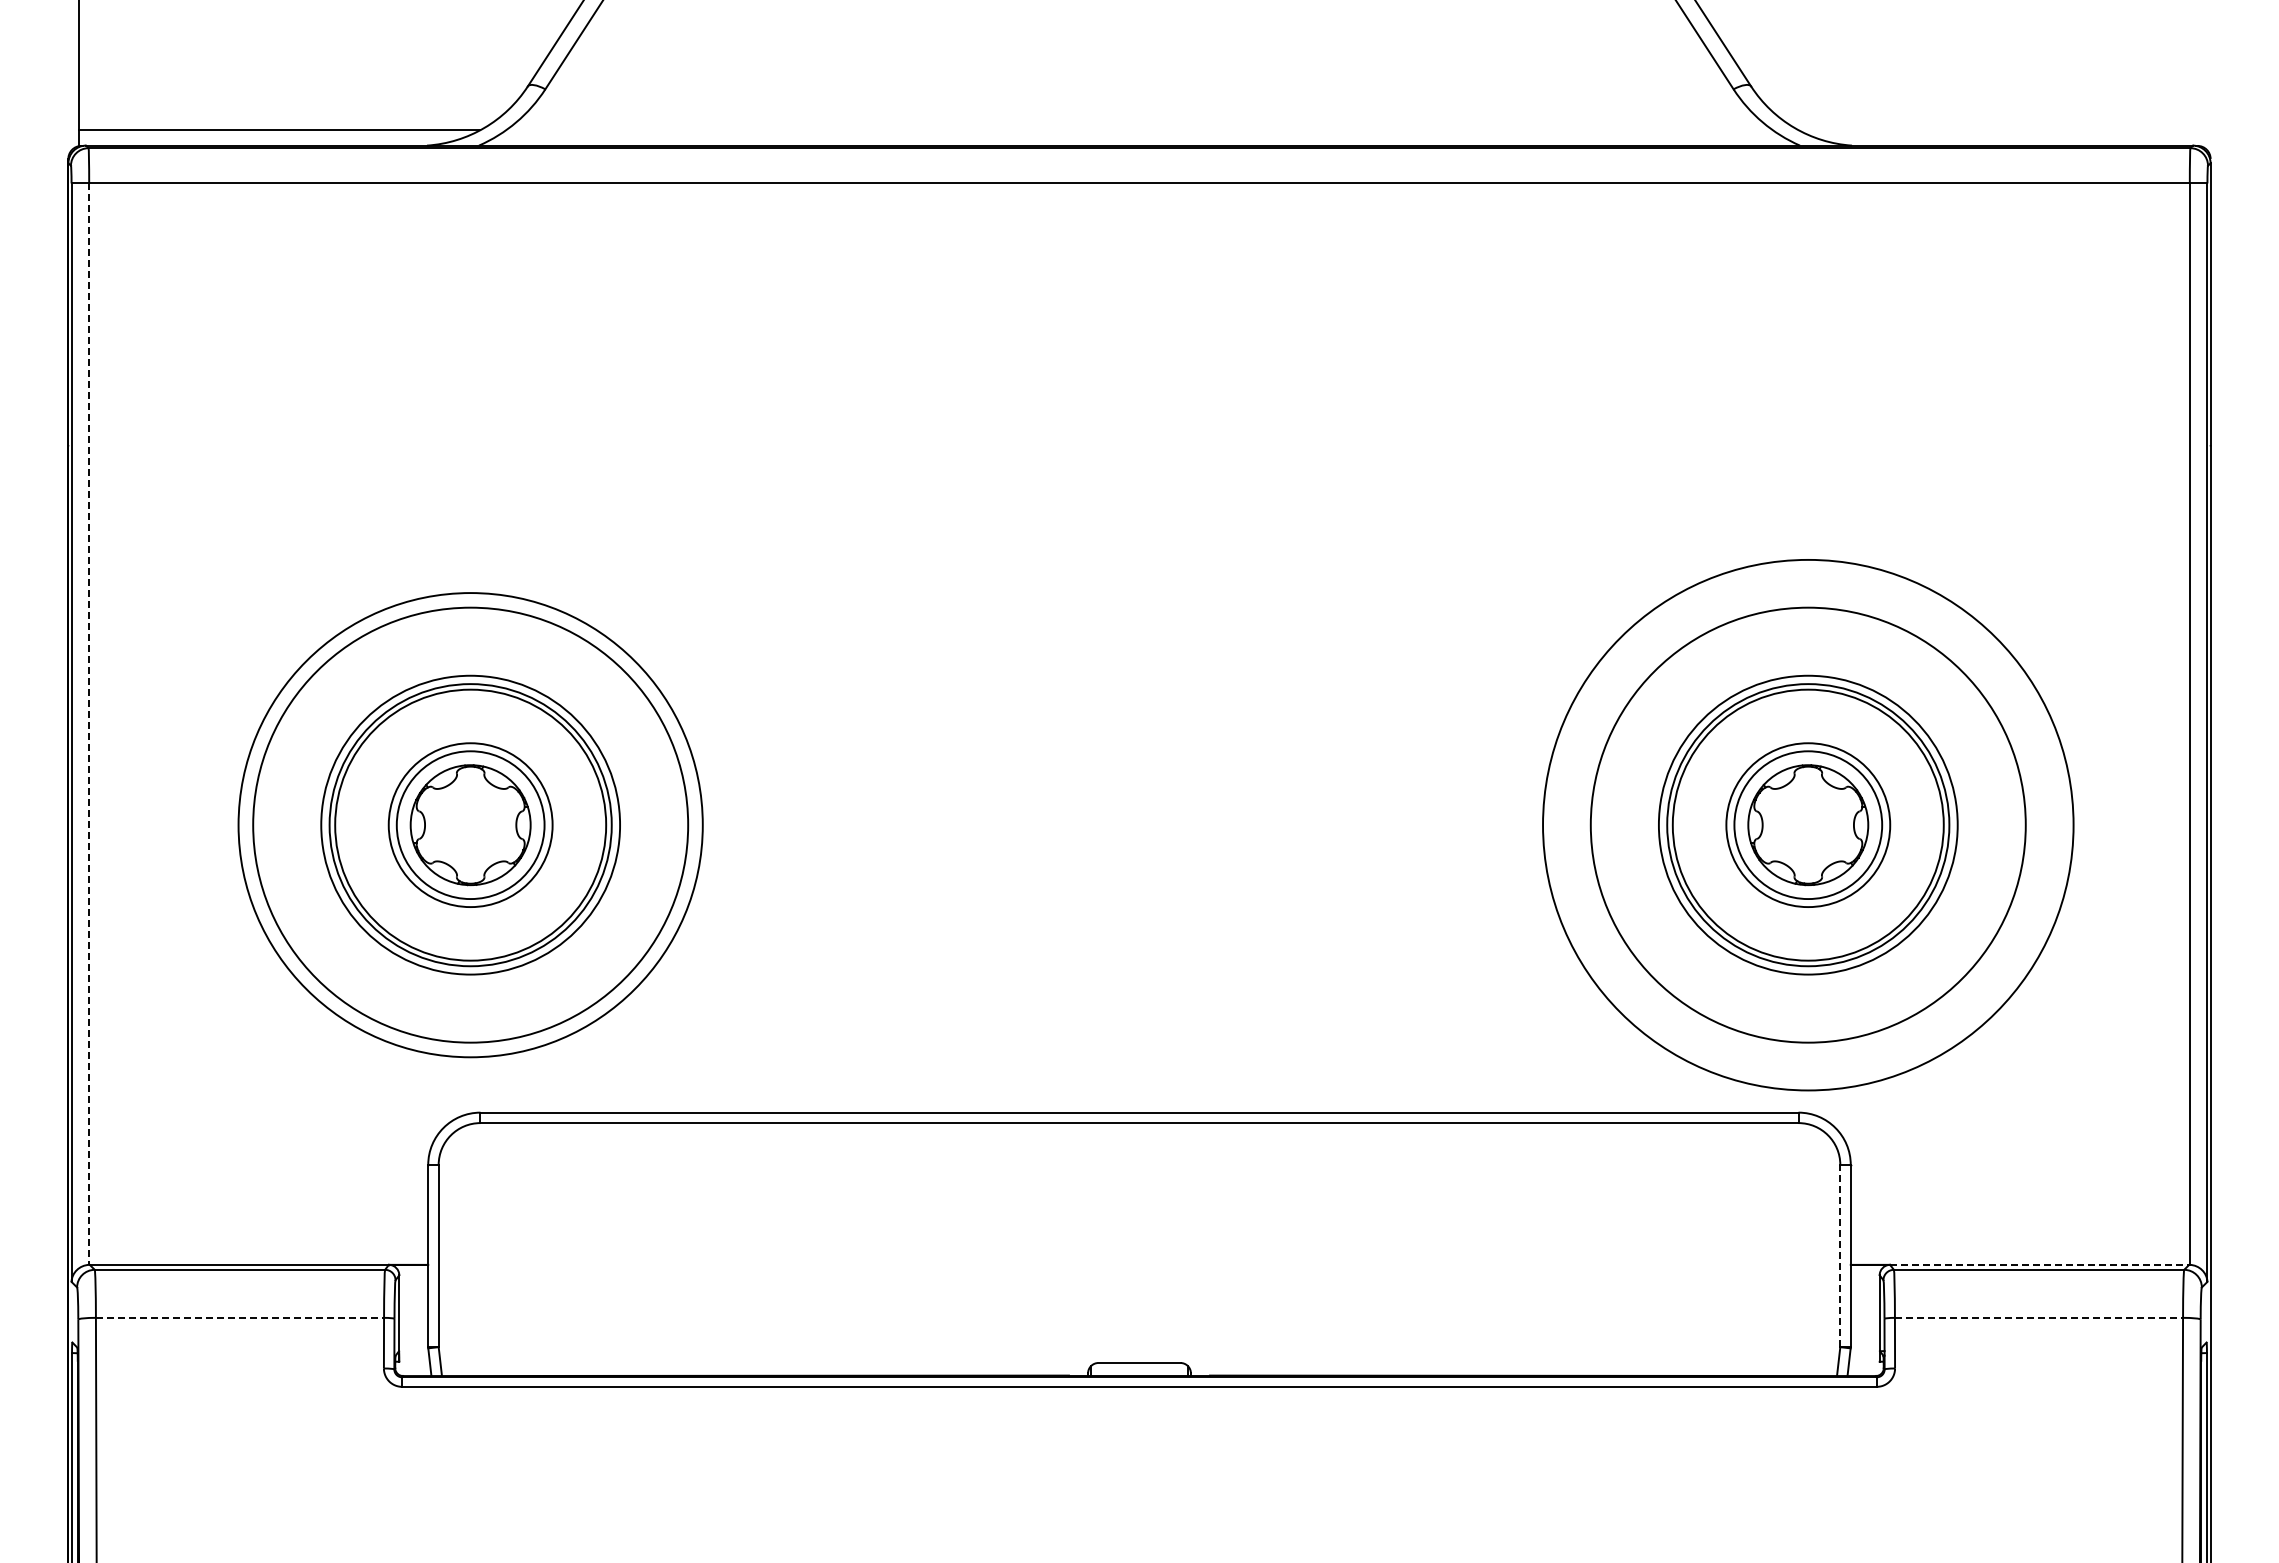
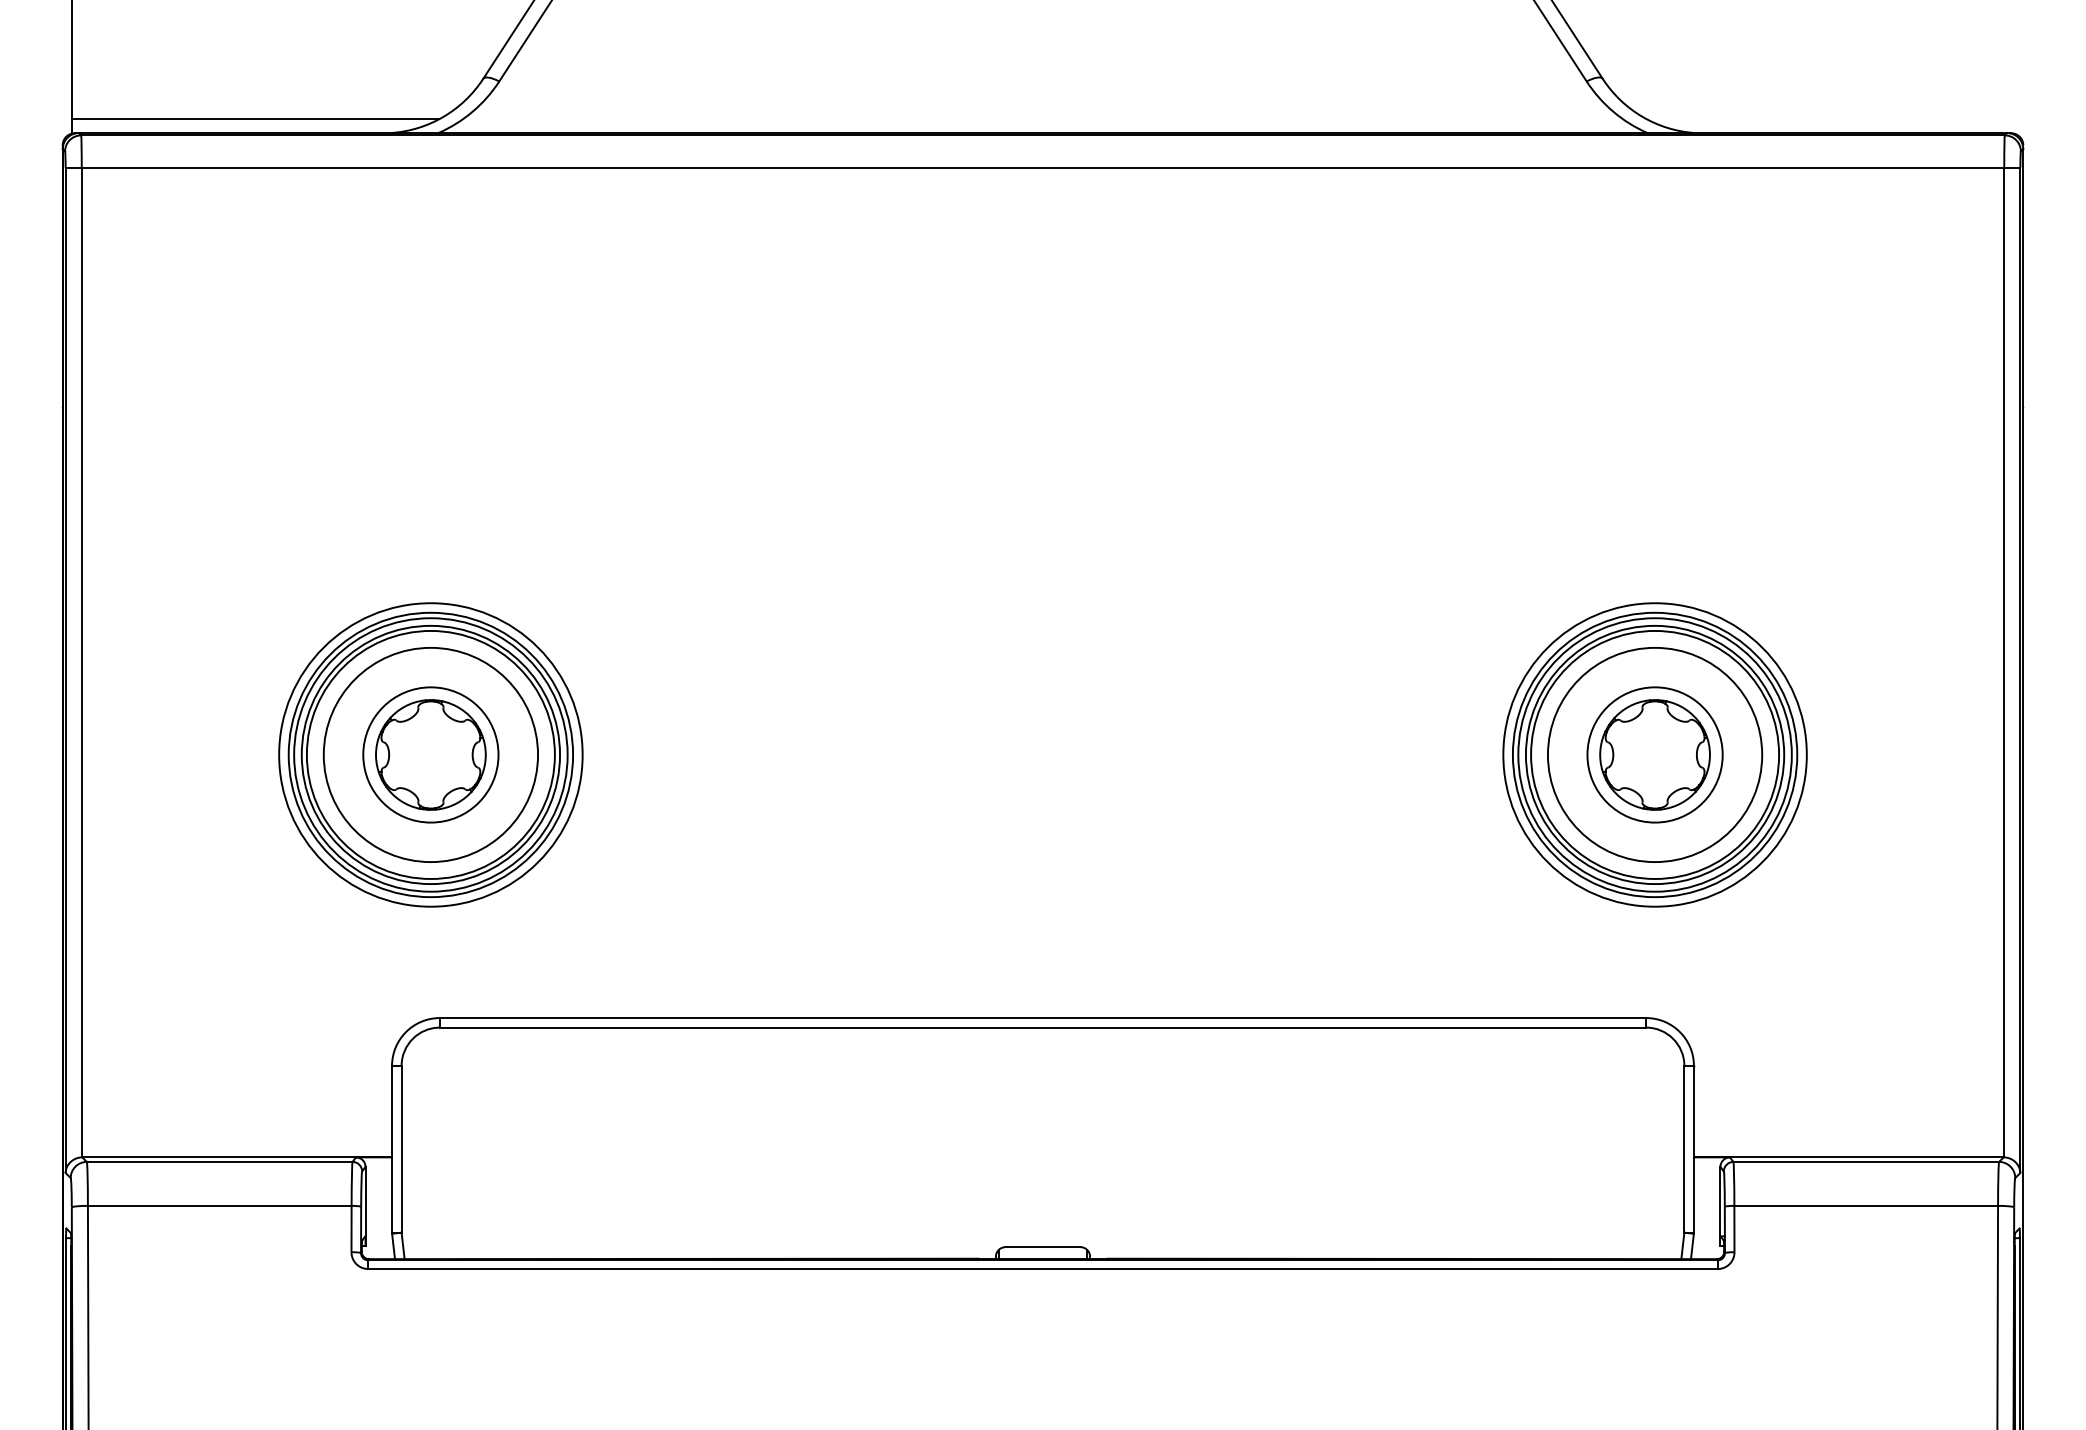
line: (89, 724) -> (82, 662), dashed -> solid
circle: (470, 824) -> (430, 754), size x0.71
circle: (470, 824) -> (430, 754), size x0.71
circle: (1807, 824) -> (1654, 754), size x0.71
circle: (1808, 824) -> (1655, 754), size x0.62
circle: (470, 825) -> (430, 755), size x1.43
circle: (1808, 825) -> (1655, 755), size x1.43
line: (1840, 1255) -> (1684, 1148), dashed -> solid
line: (2039, 1264) -> (1866, 1157), dashed -> solid
line: (240, 1317) -> (220, 1205), dashed -> solid
line: (2039, 1317) -> (1866, 1205), dashed -> solid

